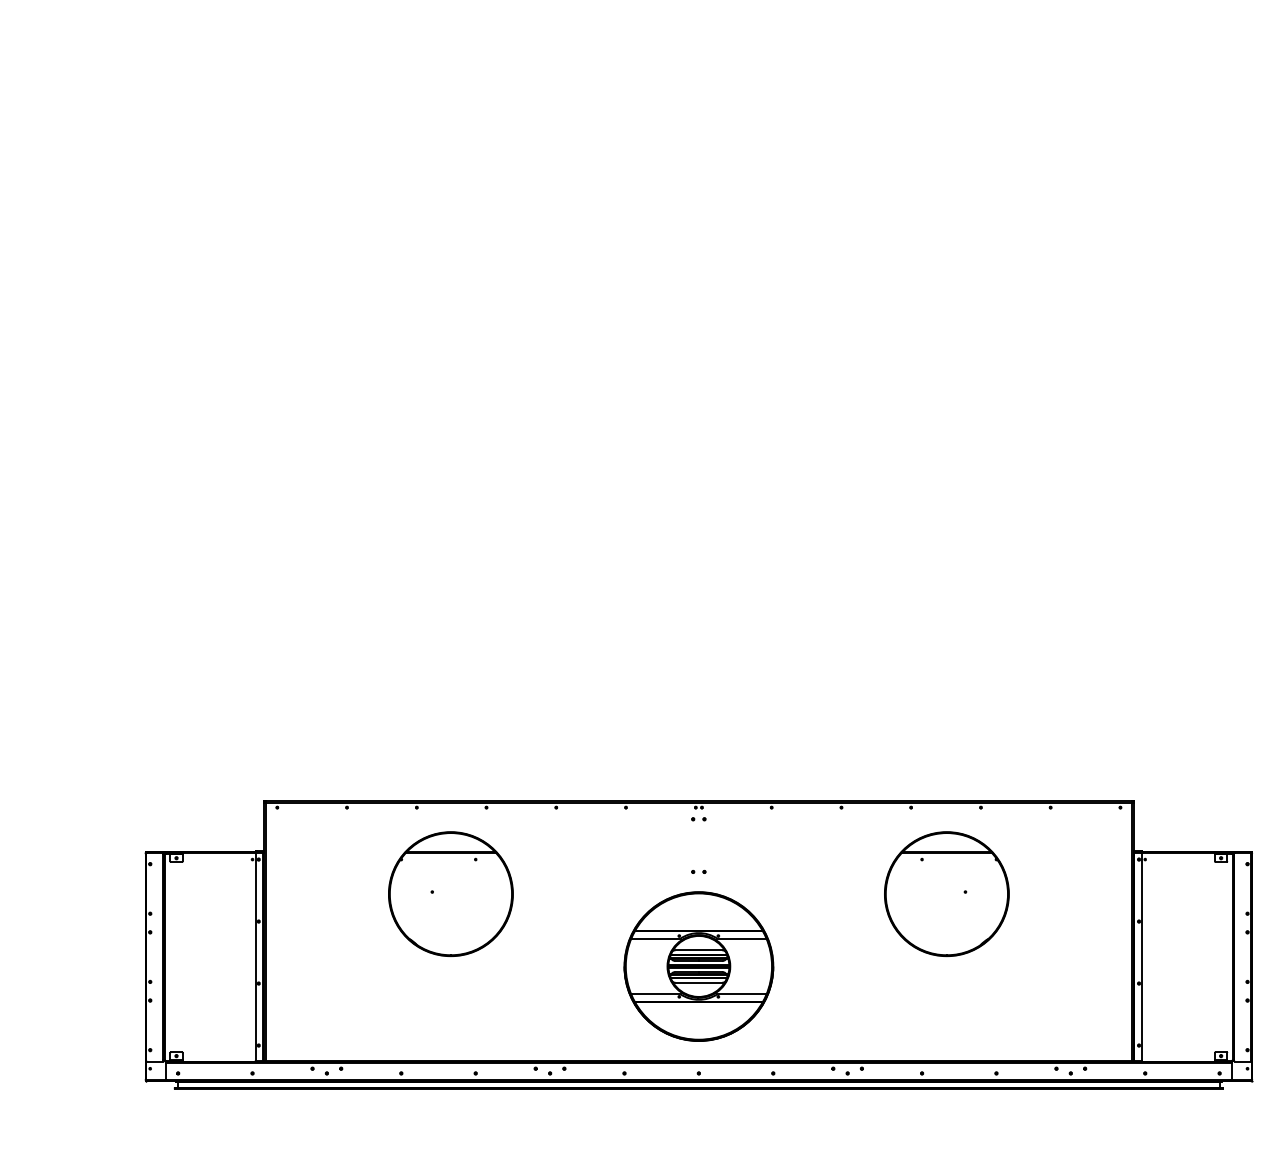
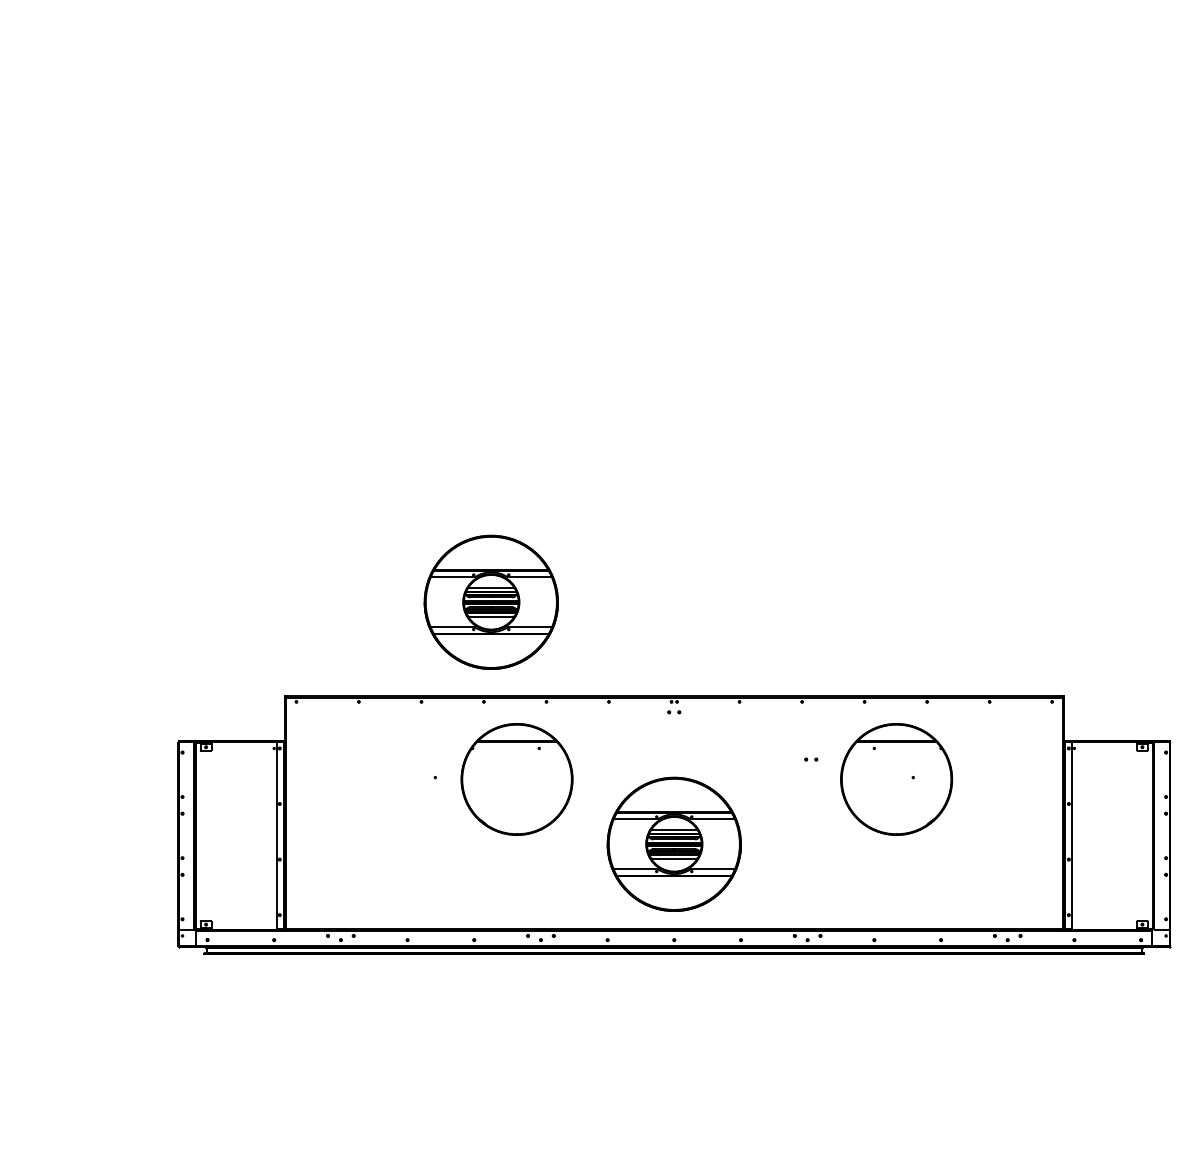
part: (493, 695) -> (490, 601), added
part: (699, 871) -> (811, 759), moved
part: (450, 894) -> (516, 779), moved

